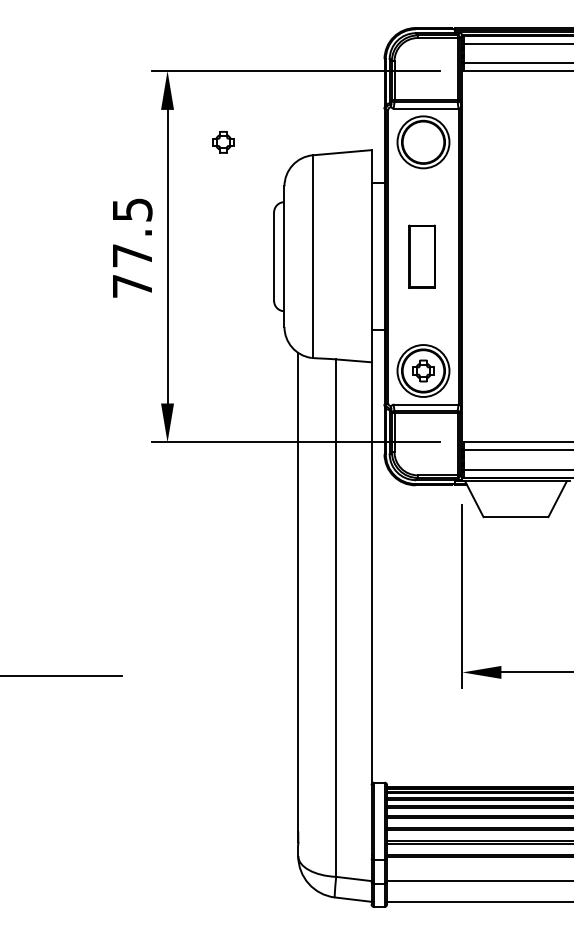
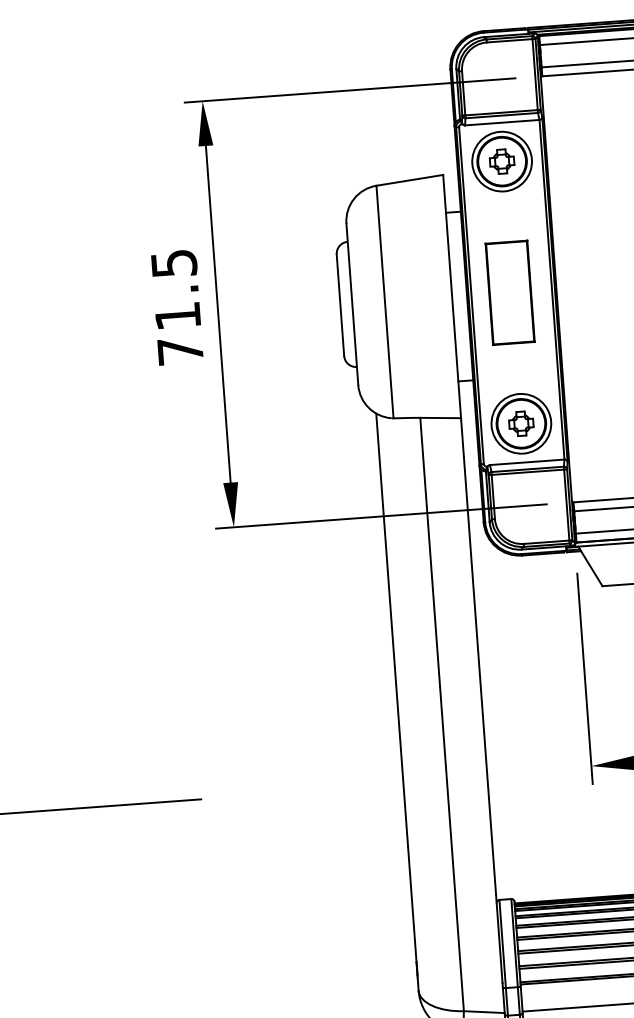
part: (223, 142) -> (502, 161), moved
text: (132, 255) -> (177, 315), 77.5 -> 71.5
part: (421, 256) -> (509, 292), size x1.43

